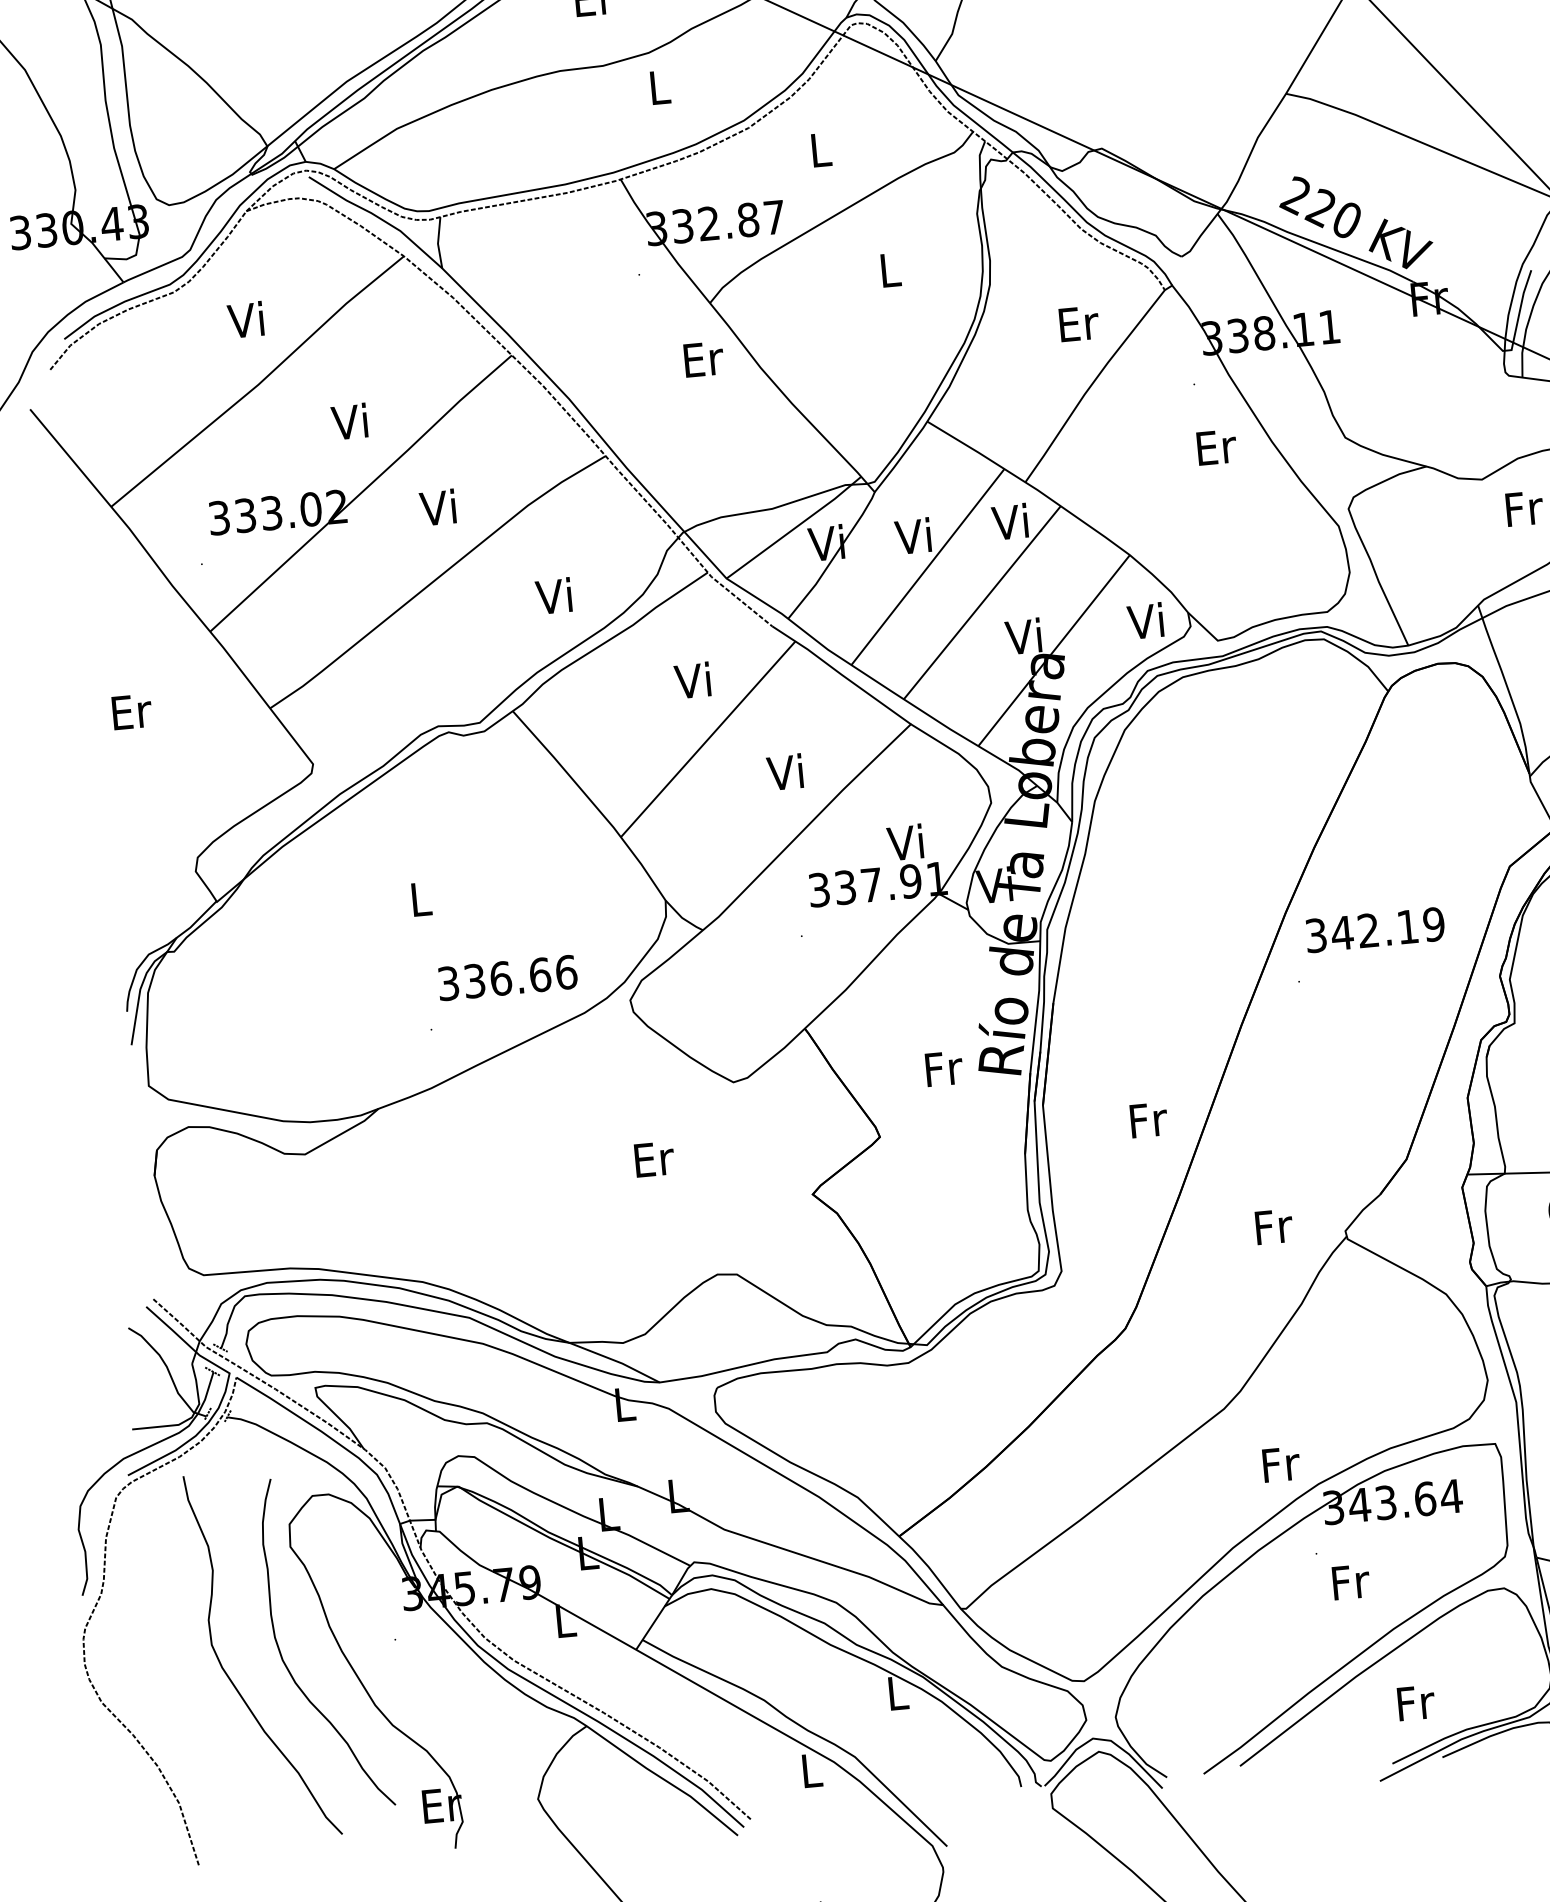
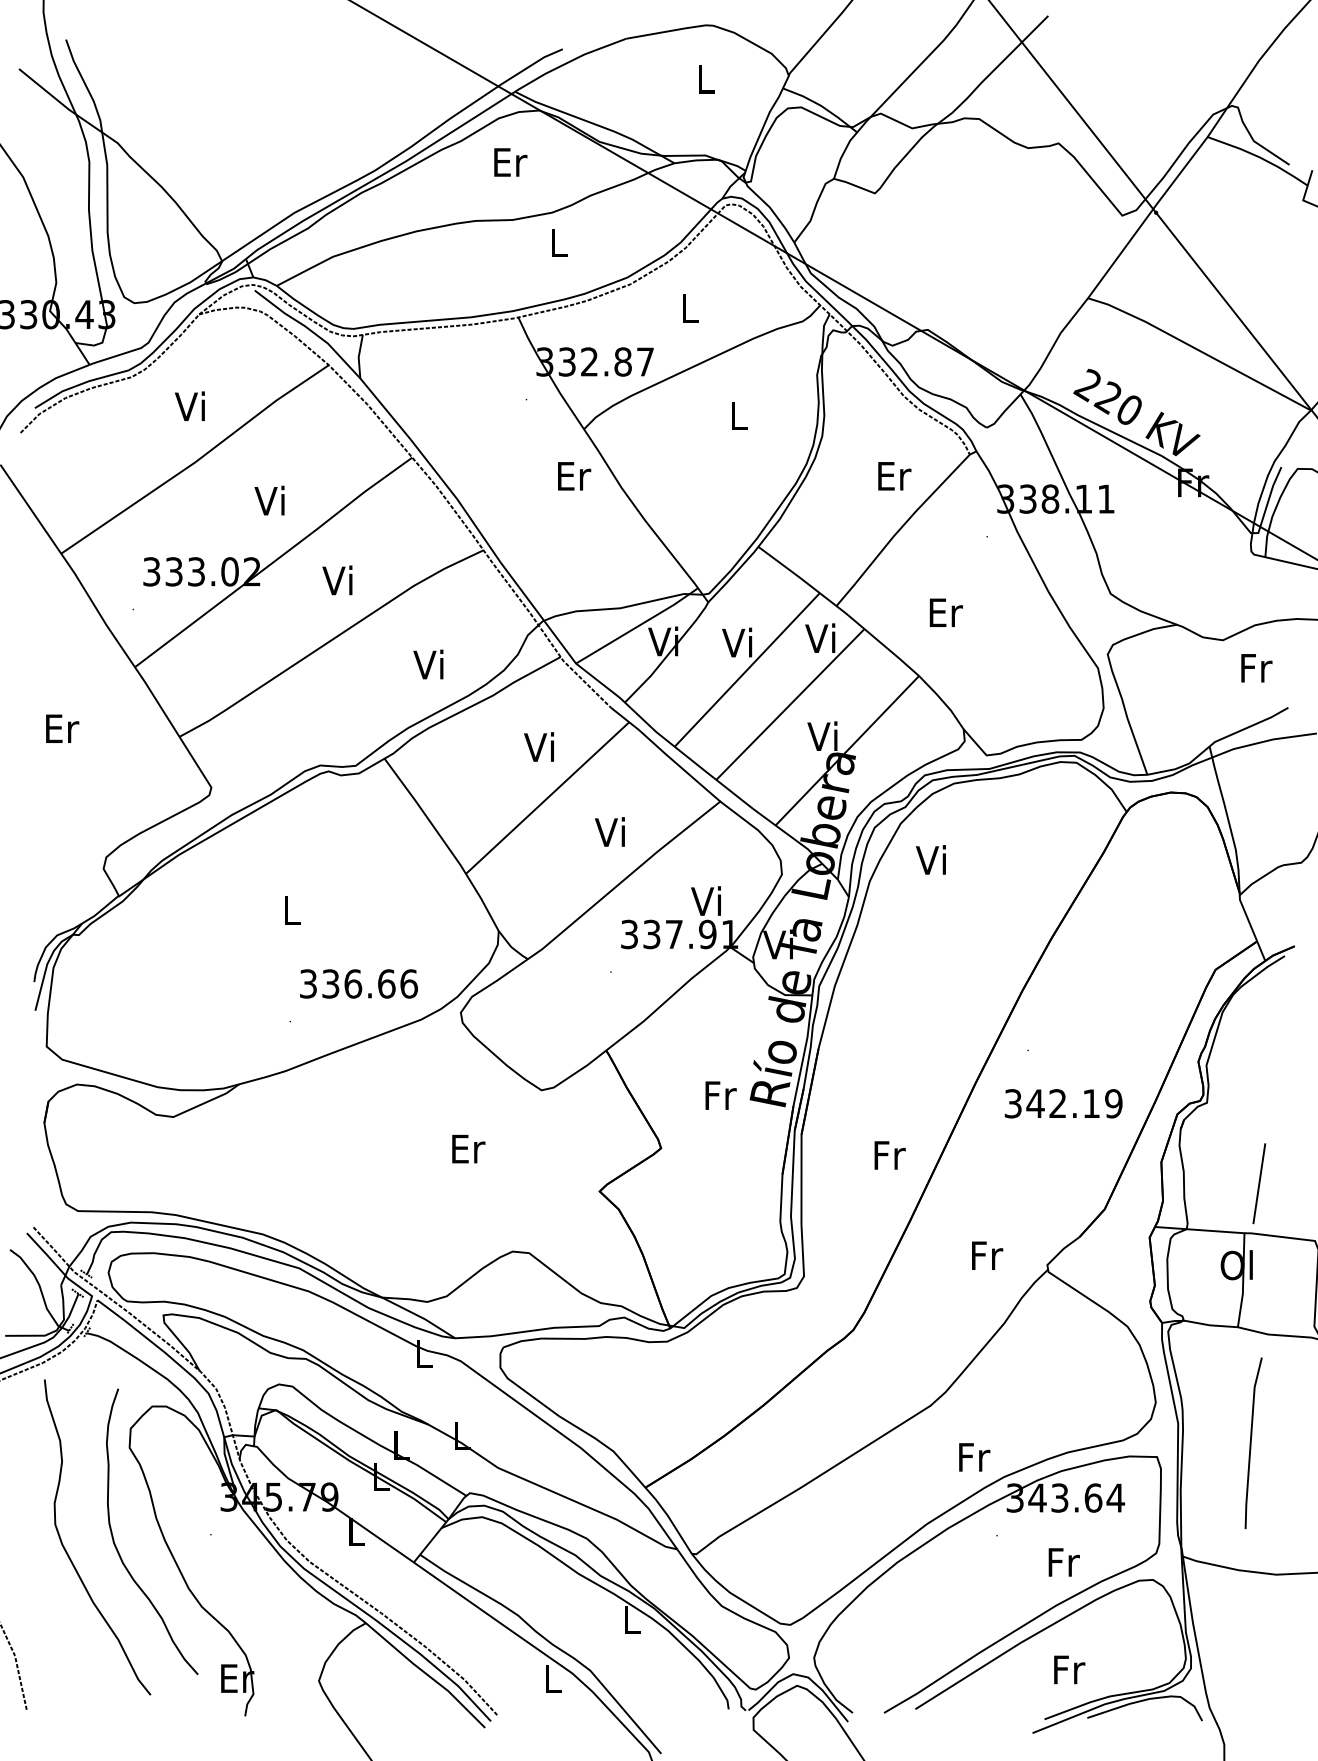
text: (1215, 447) -> (945, 612), moved
text: (1144, 620) -> (930, 859), moved
text: (1375, 929) -> (1063, 1103), moved
text: (1350, 1582) -> (1063, 1562), moved

